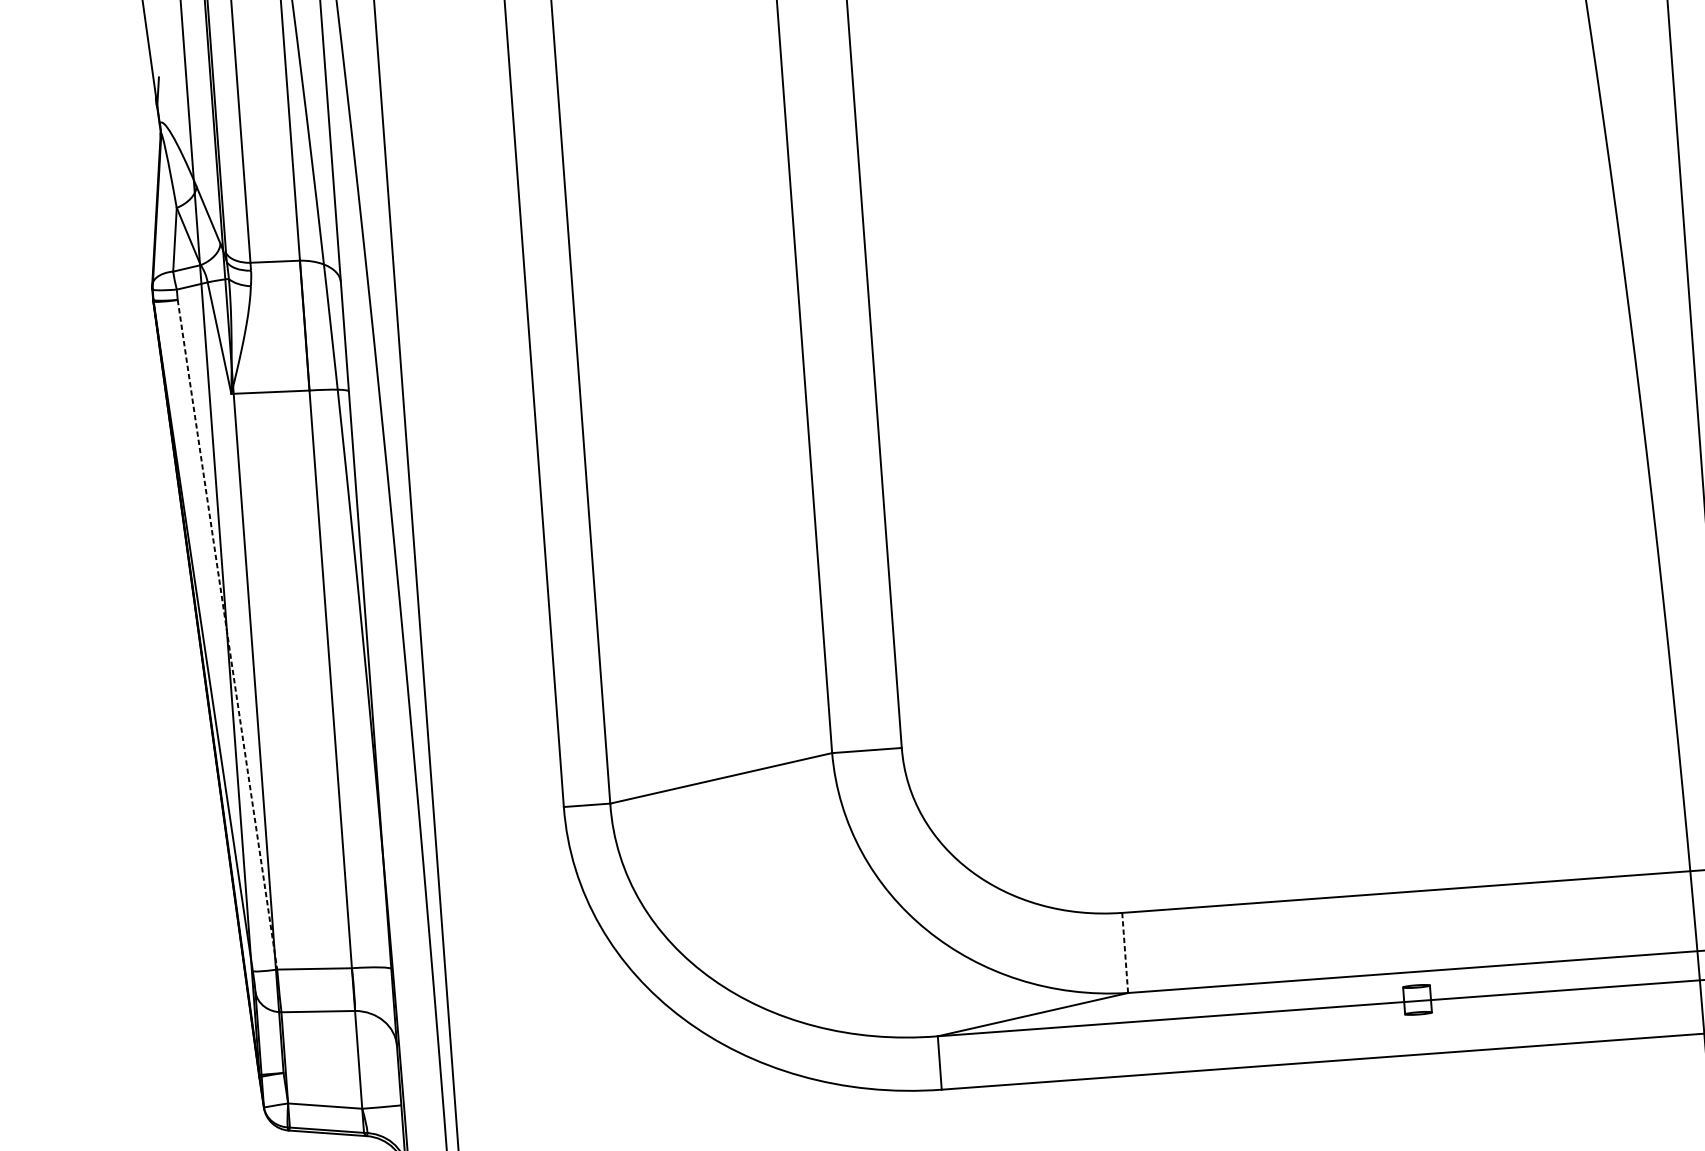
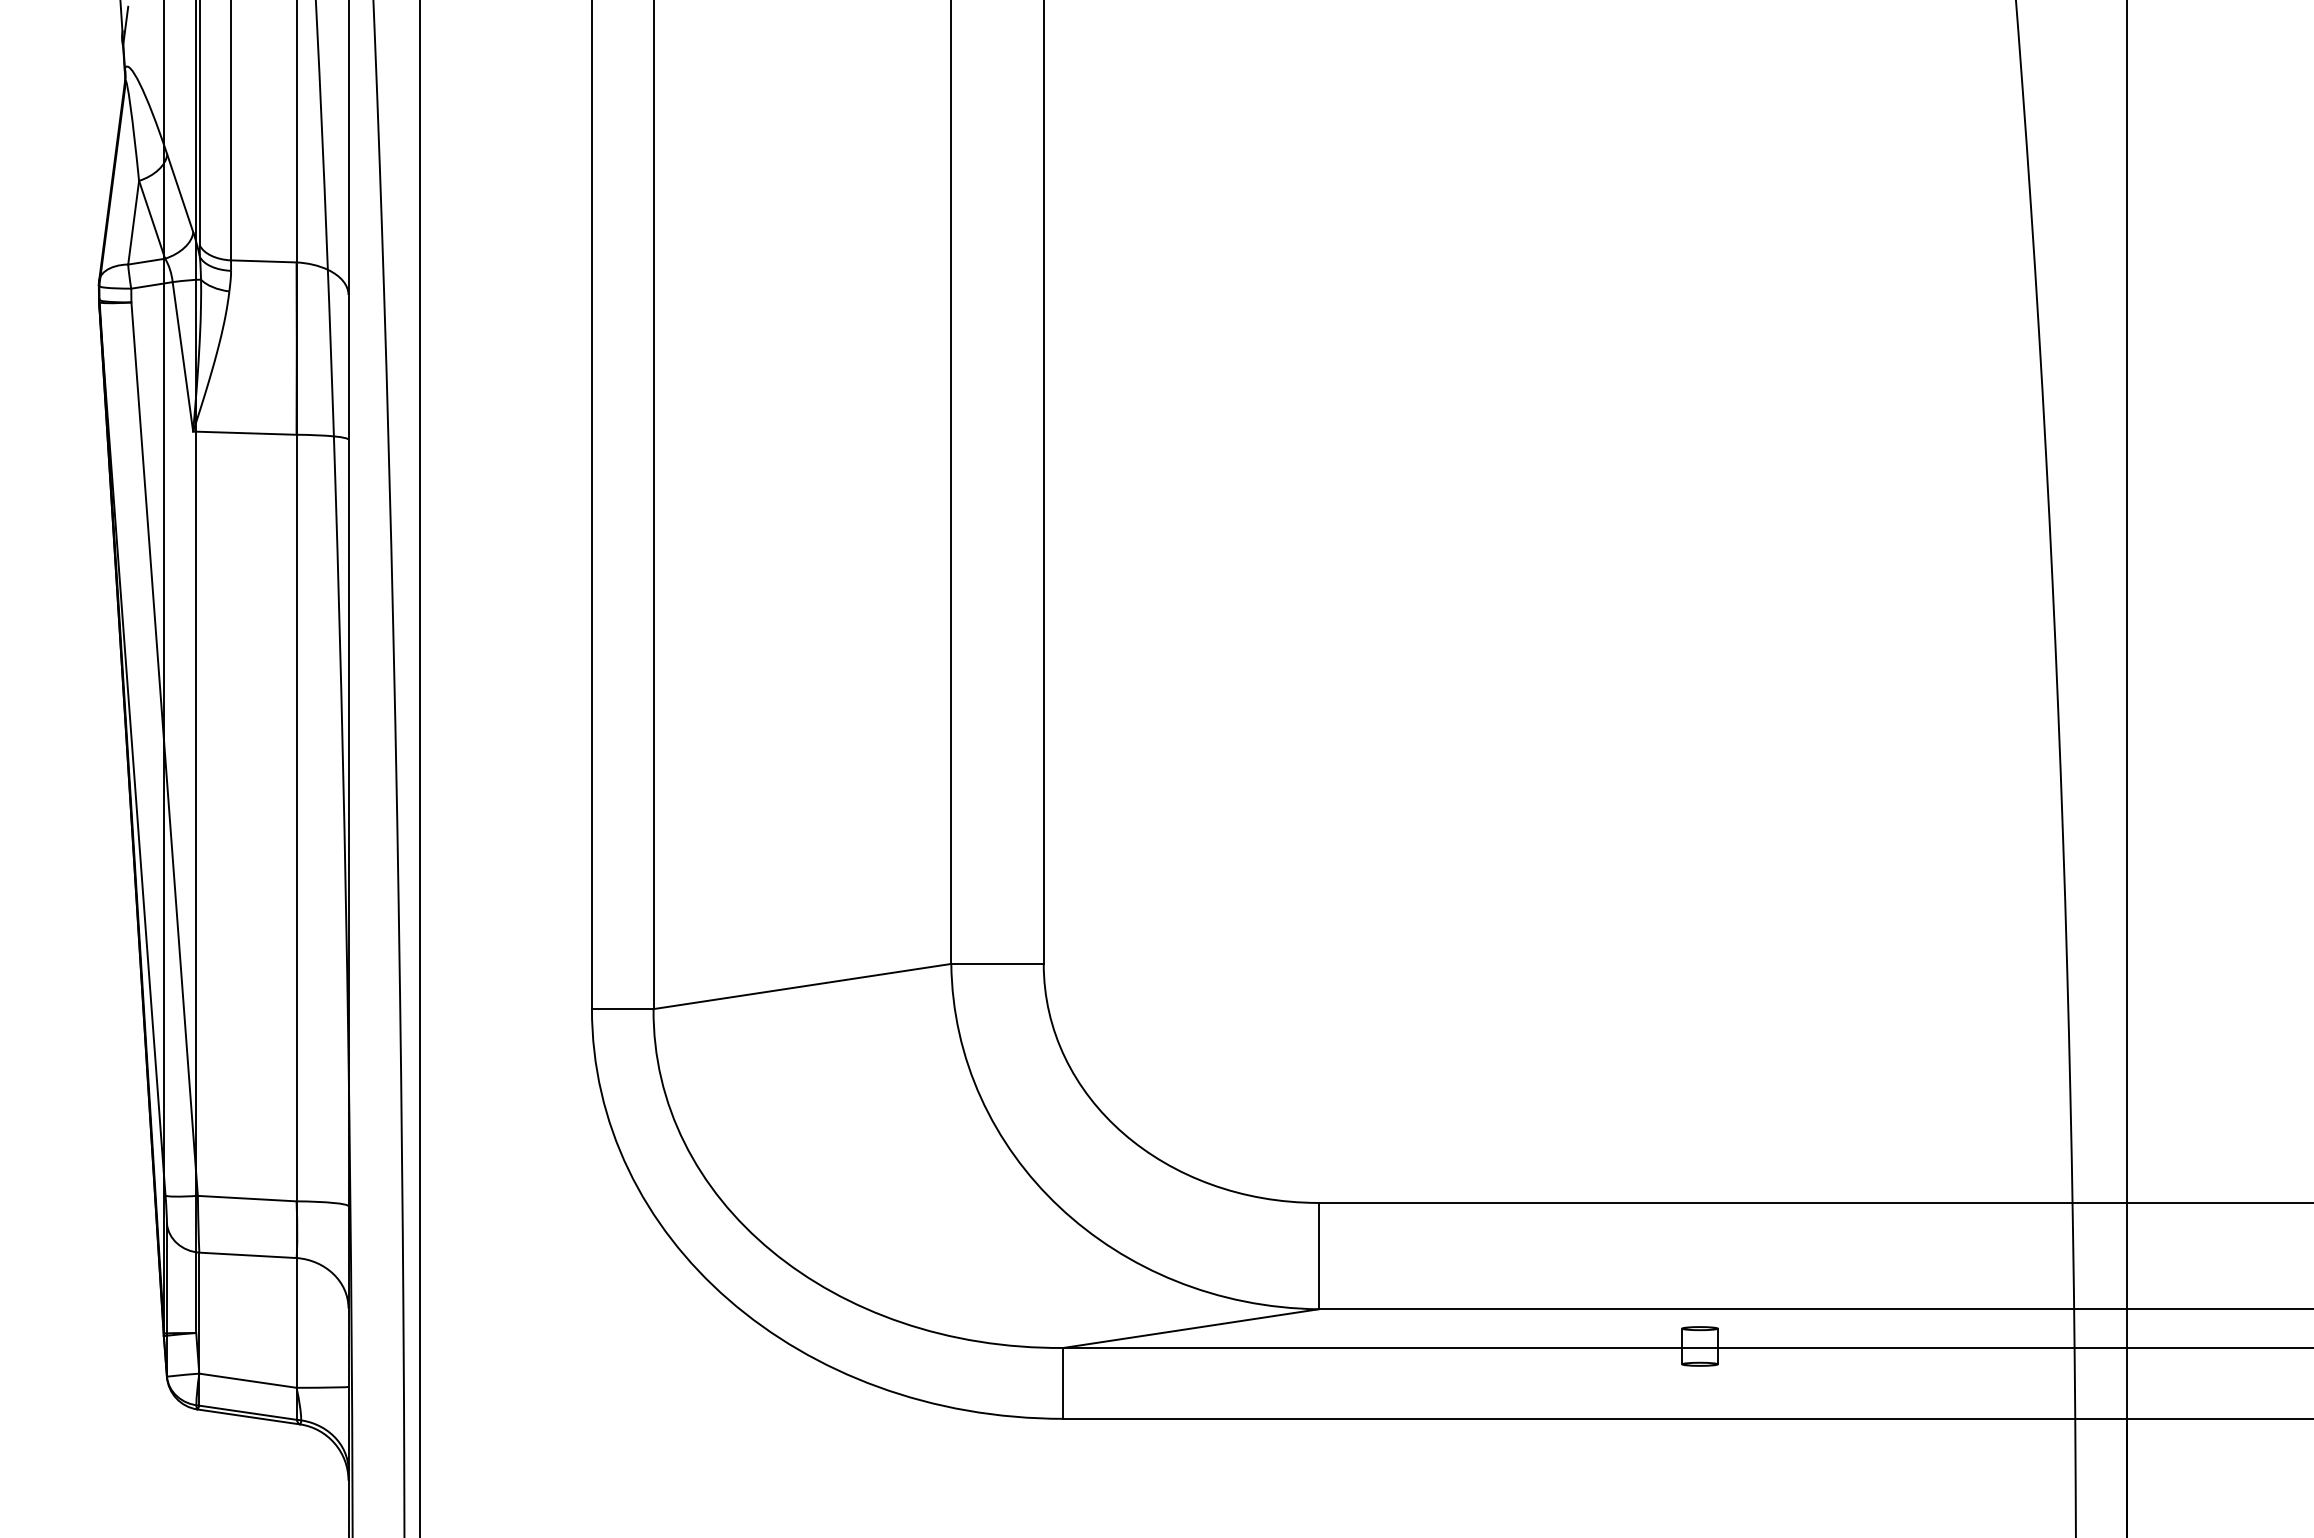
line: (227, 635) -> (164, 749), dashed -> solid
line: (1125, 953) -> (1318, 1256), dashed -> solid

